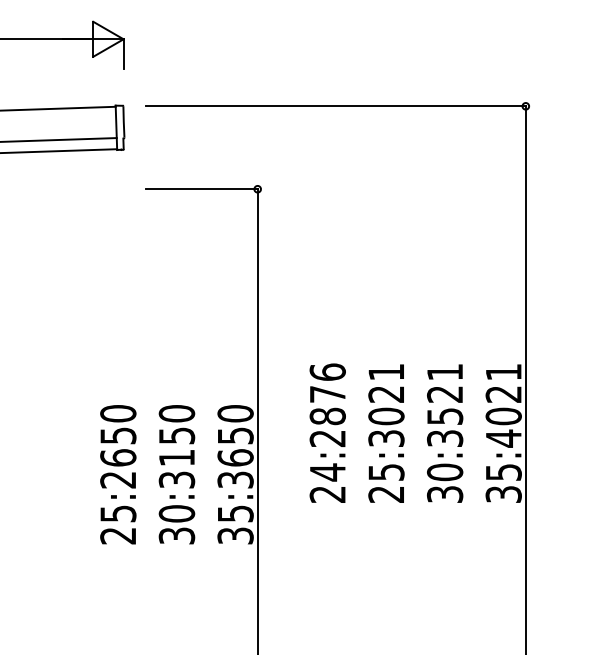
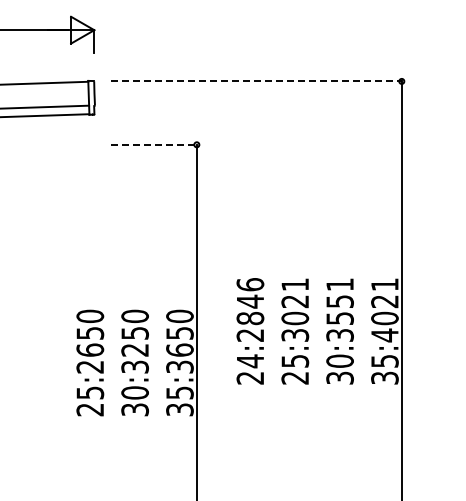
line: (337, 106) -> (257, 81), solid -> dashed
line: (202, 188) -> (154, 144), solid -> dashed
text: (327, 394) -> (250, 301), 24:2876 -> 24:2846
text: (444, 394) -> (339, 301), 30:3521 -> 30:3551
text: (176, 458) -> (134, 350), 30:3150 -> 30:3250

